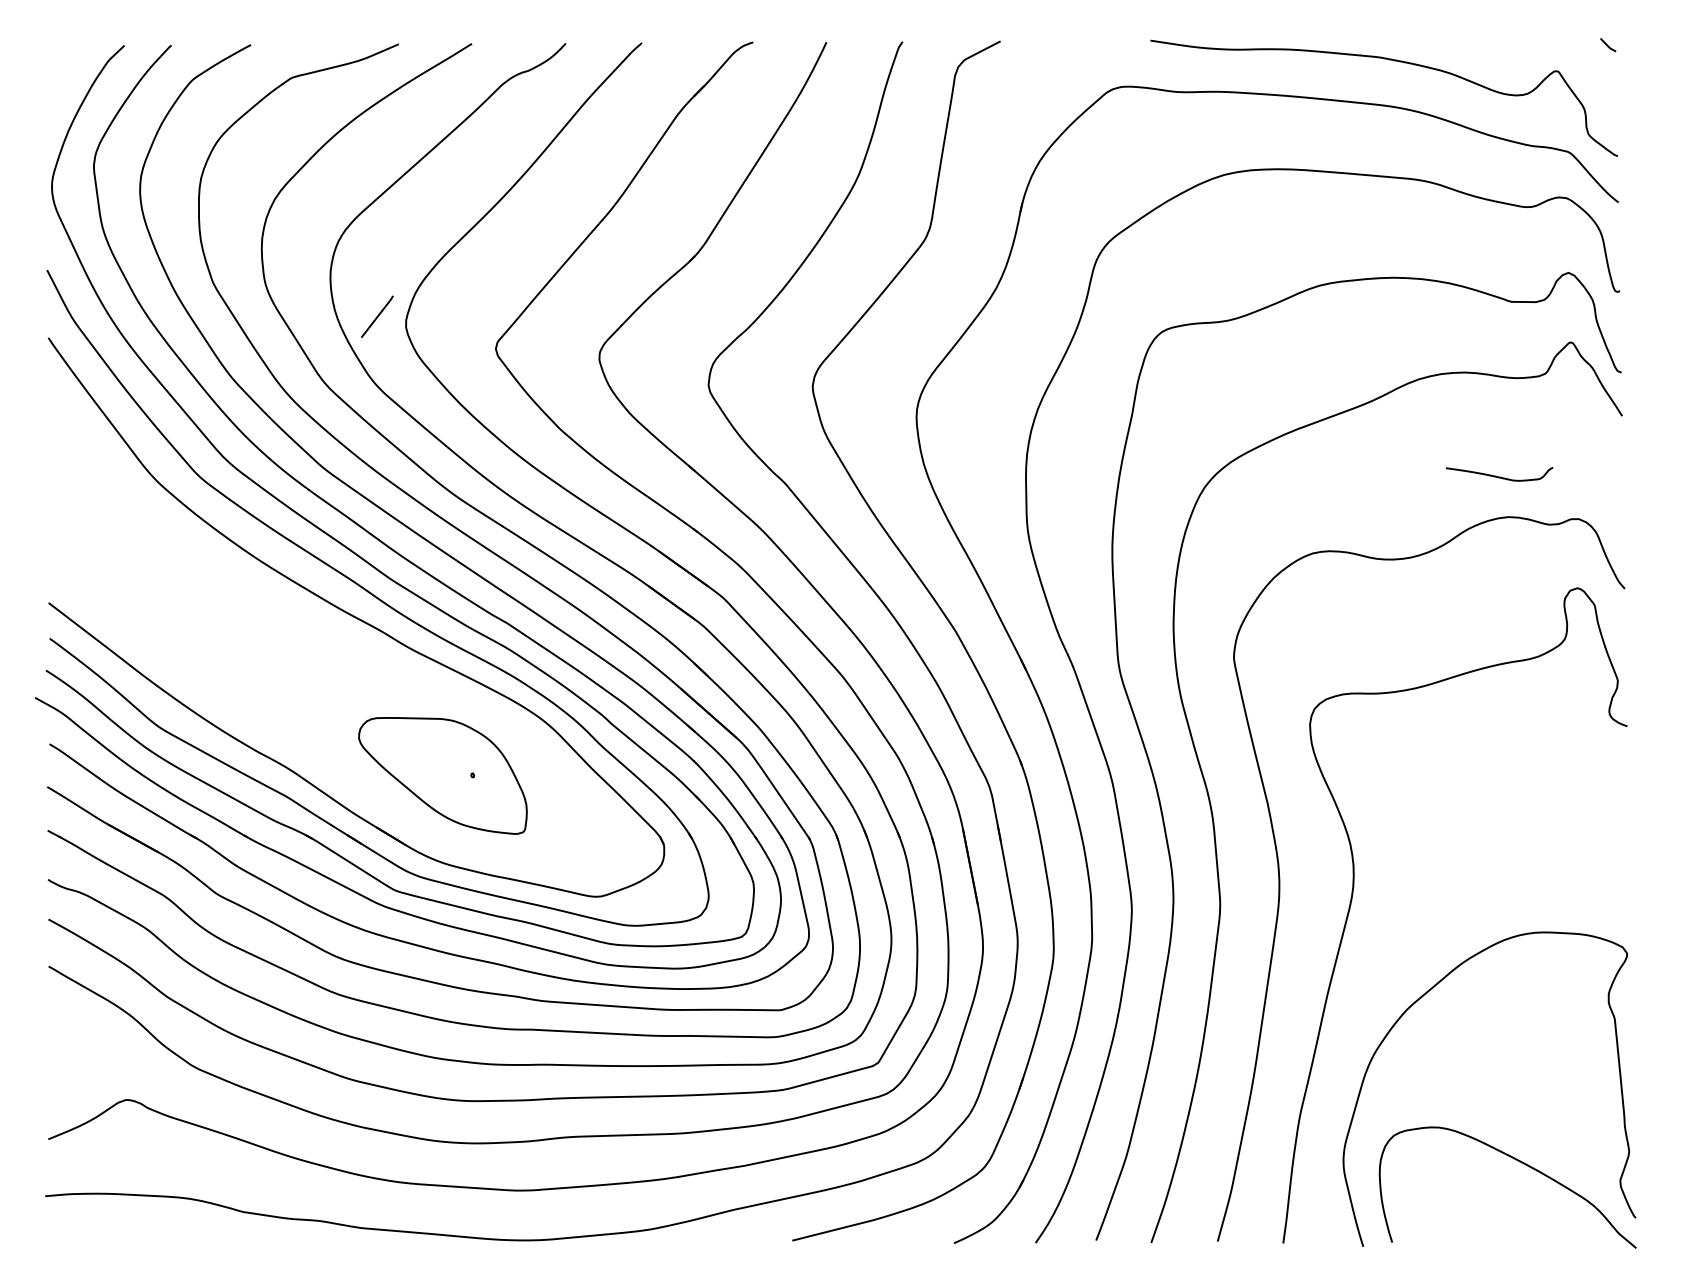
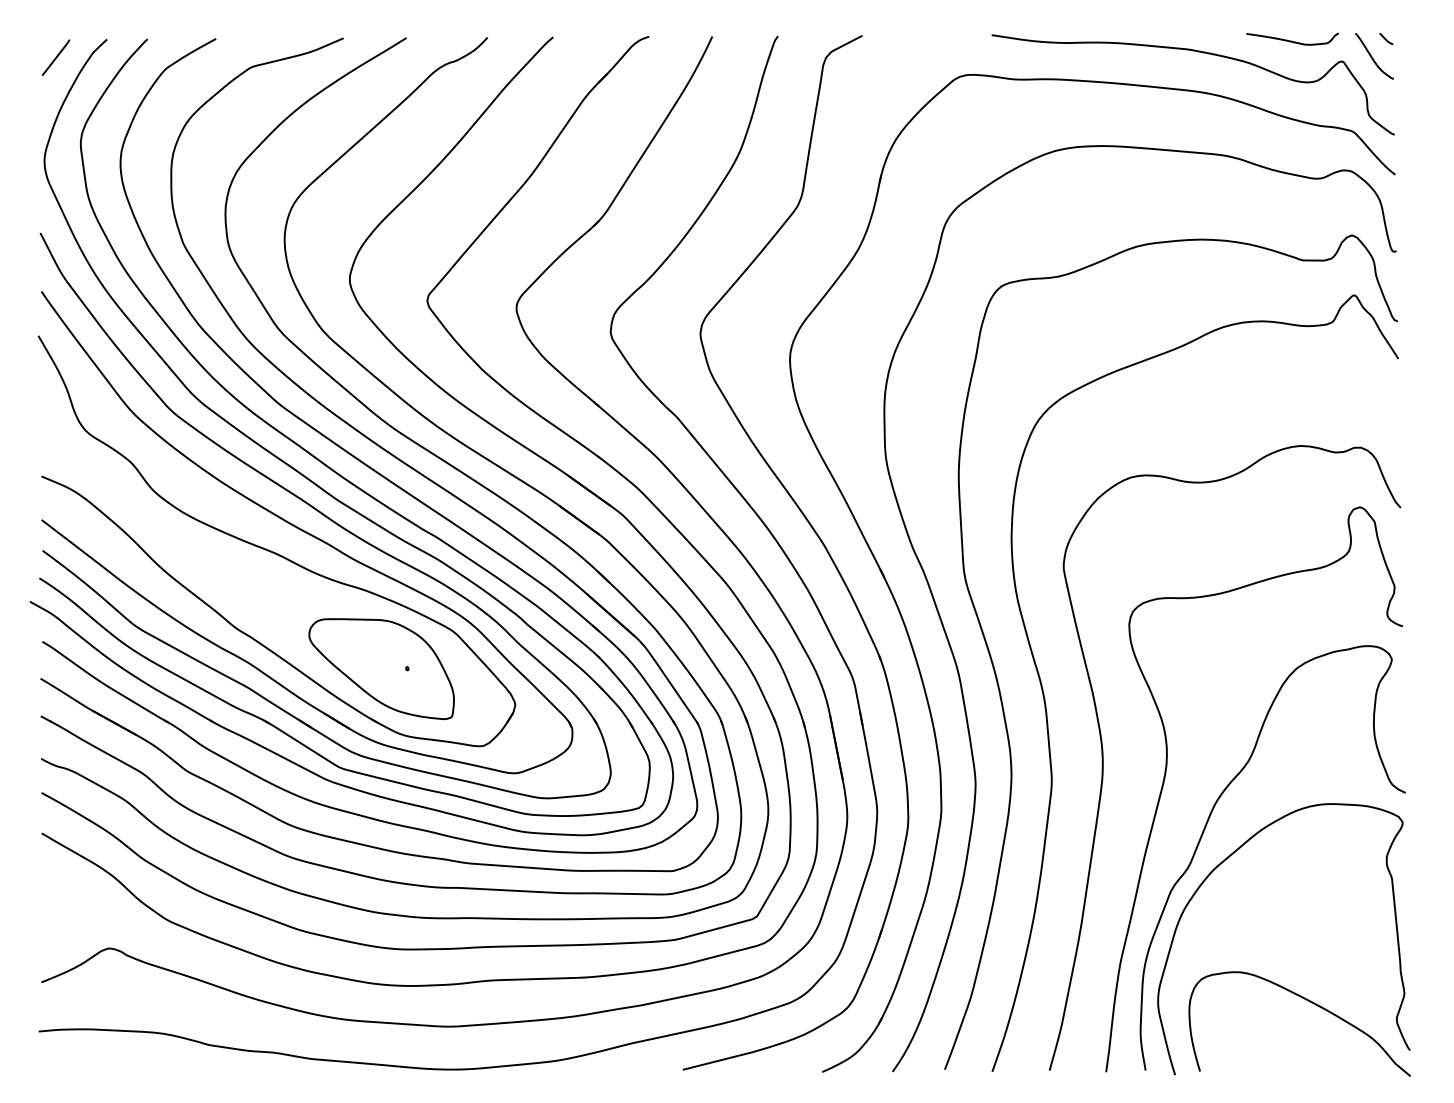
curve: (1592, 66) -> (1372, 57), added
line: (377, 316) -> (56, 57), moved
curve: (1499, 476) -> (1292, 41), moved
part: (317, 639) -> (273, 551), added
curve: (1398, 961) -> (1205, 829), added

